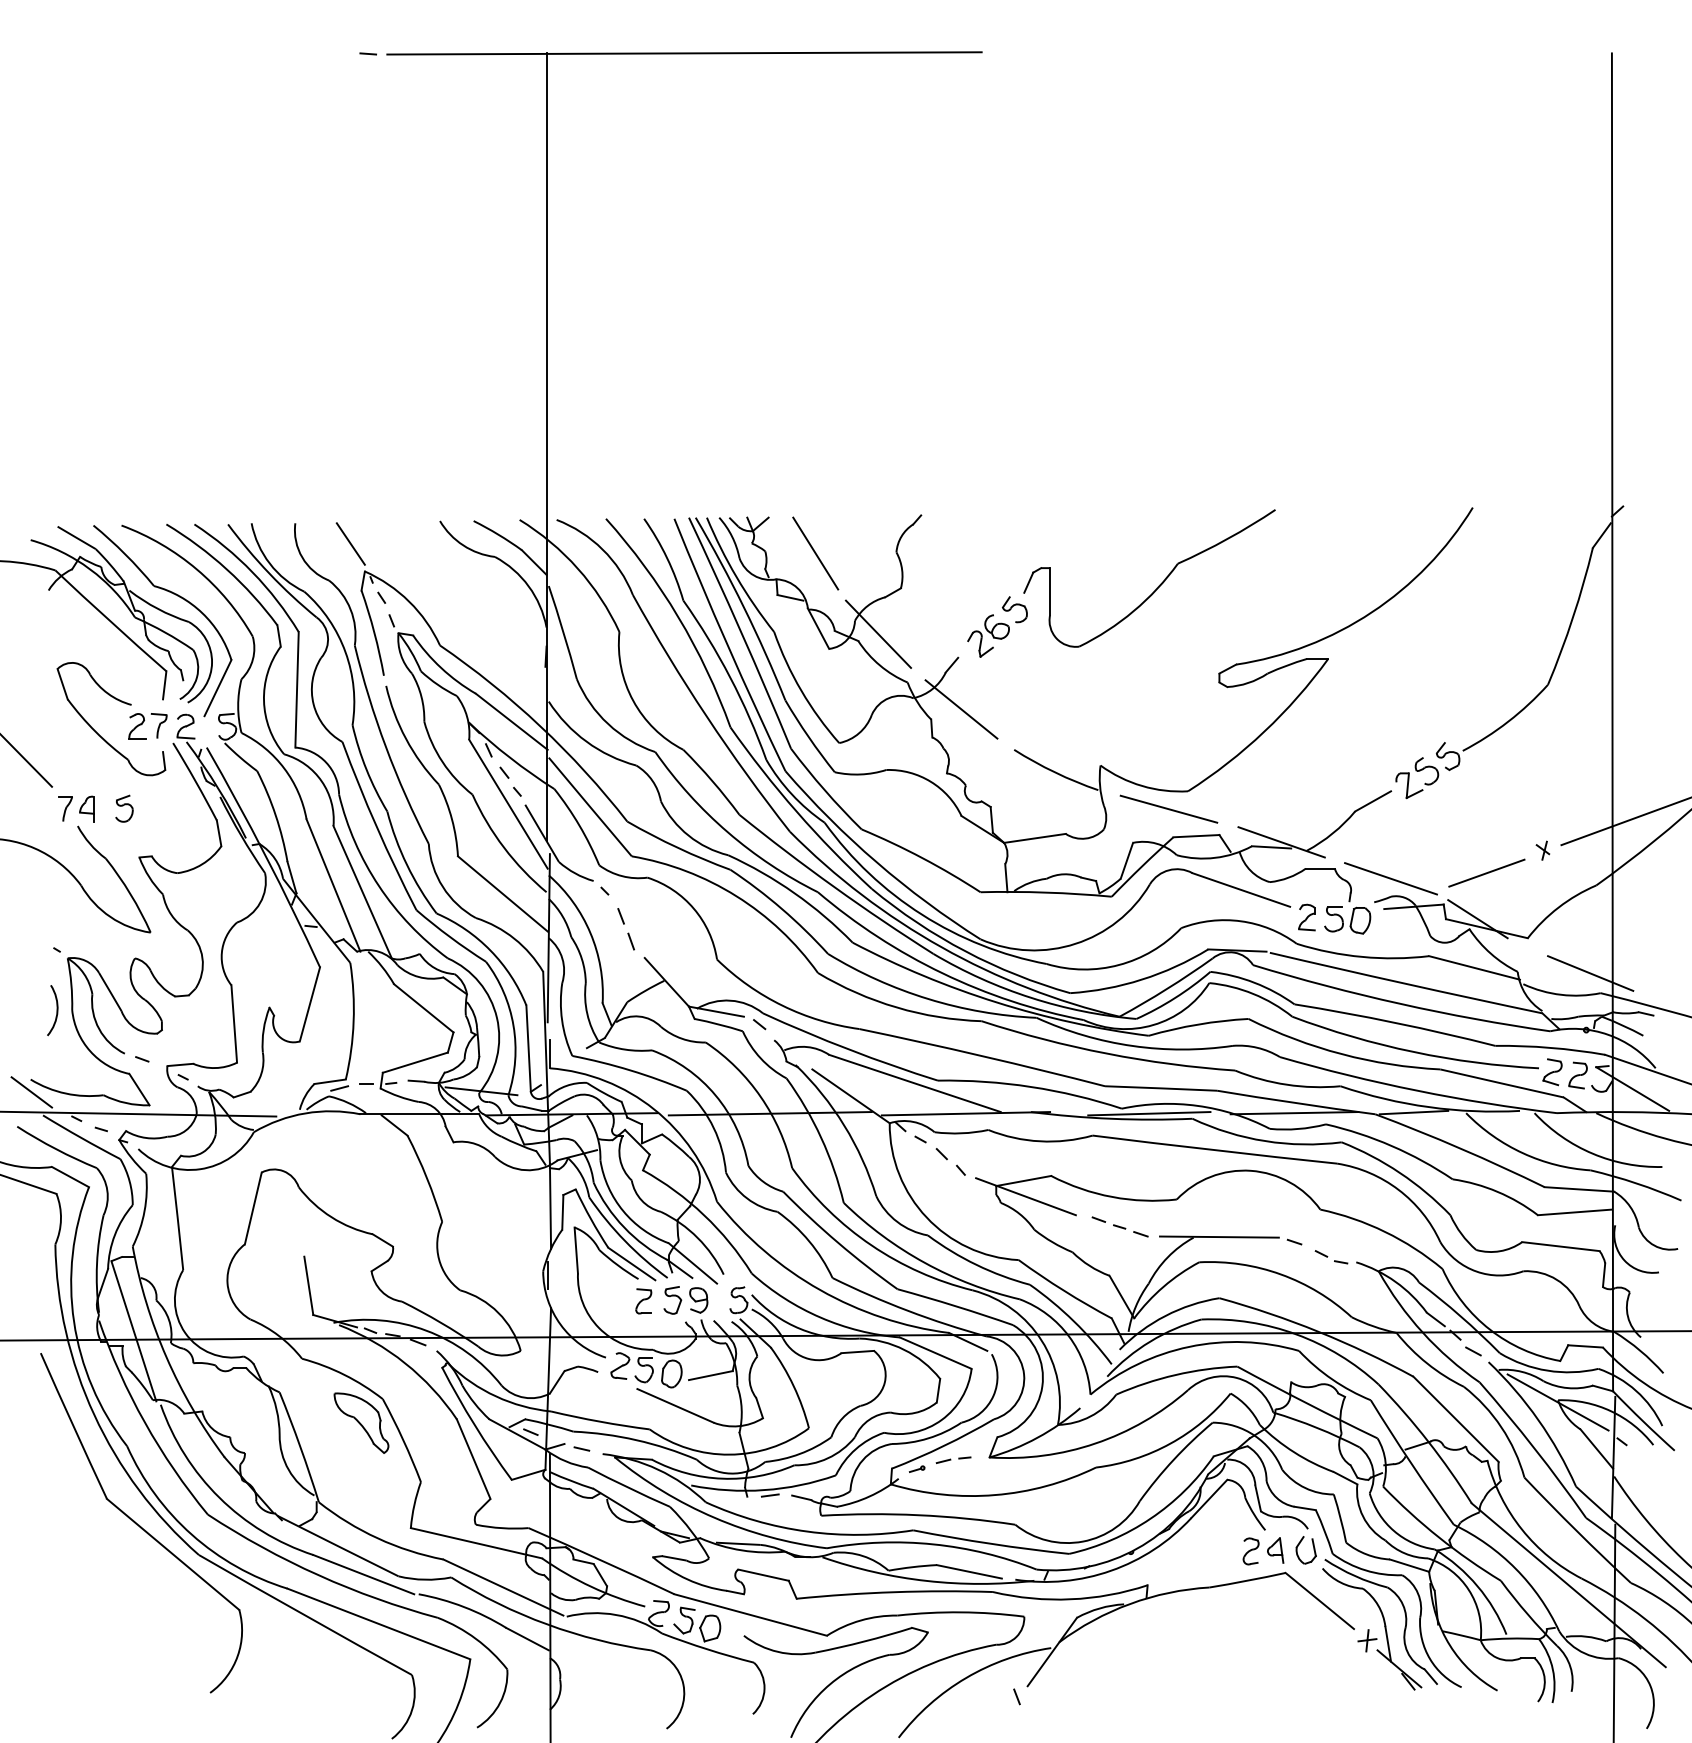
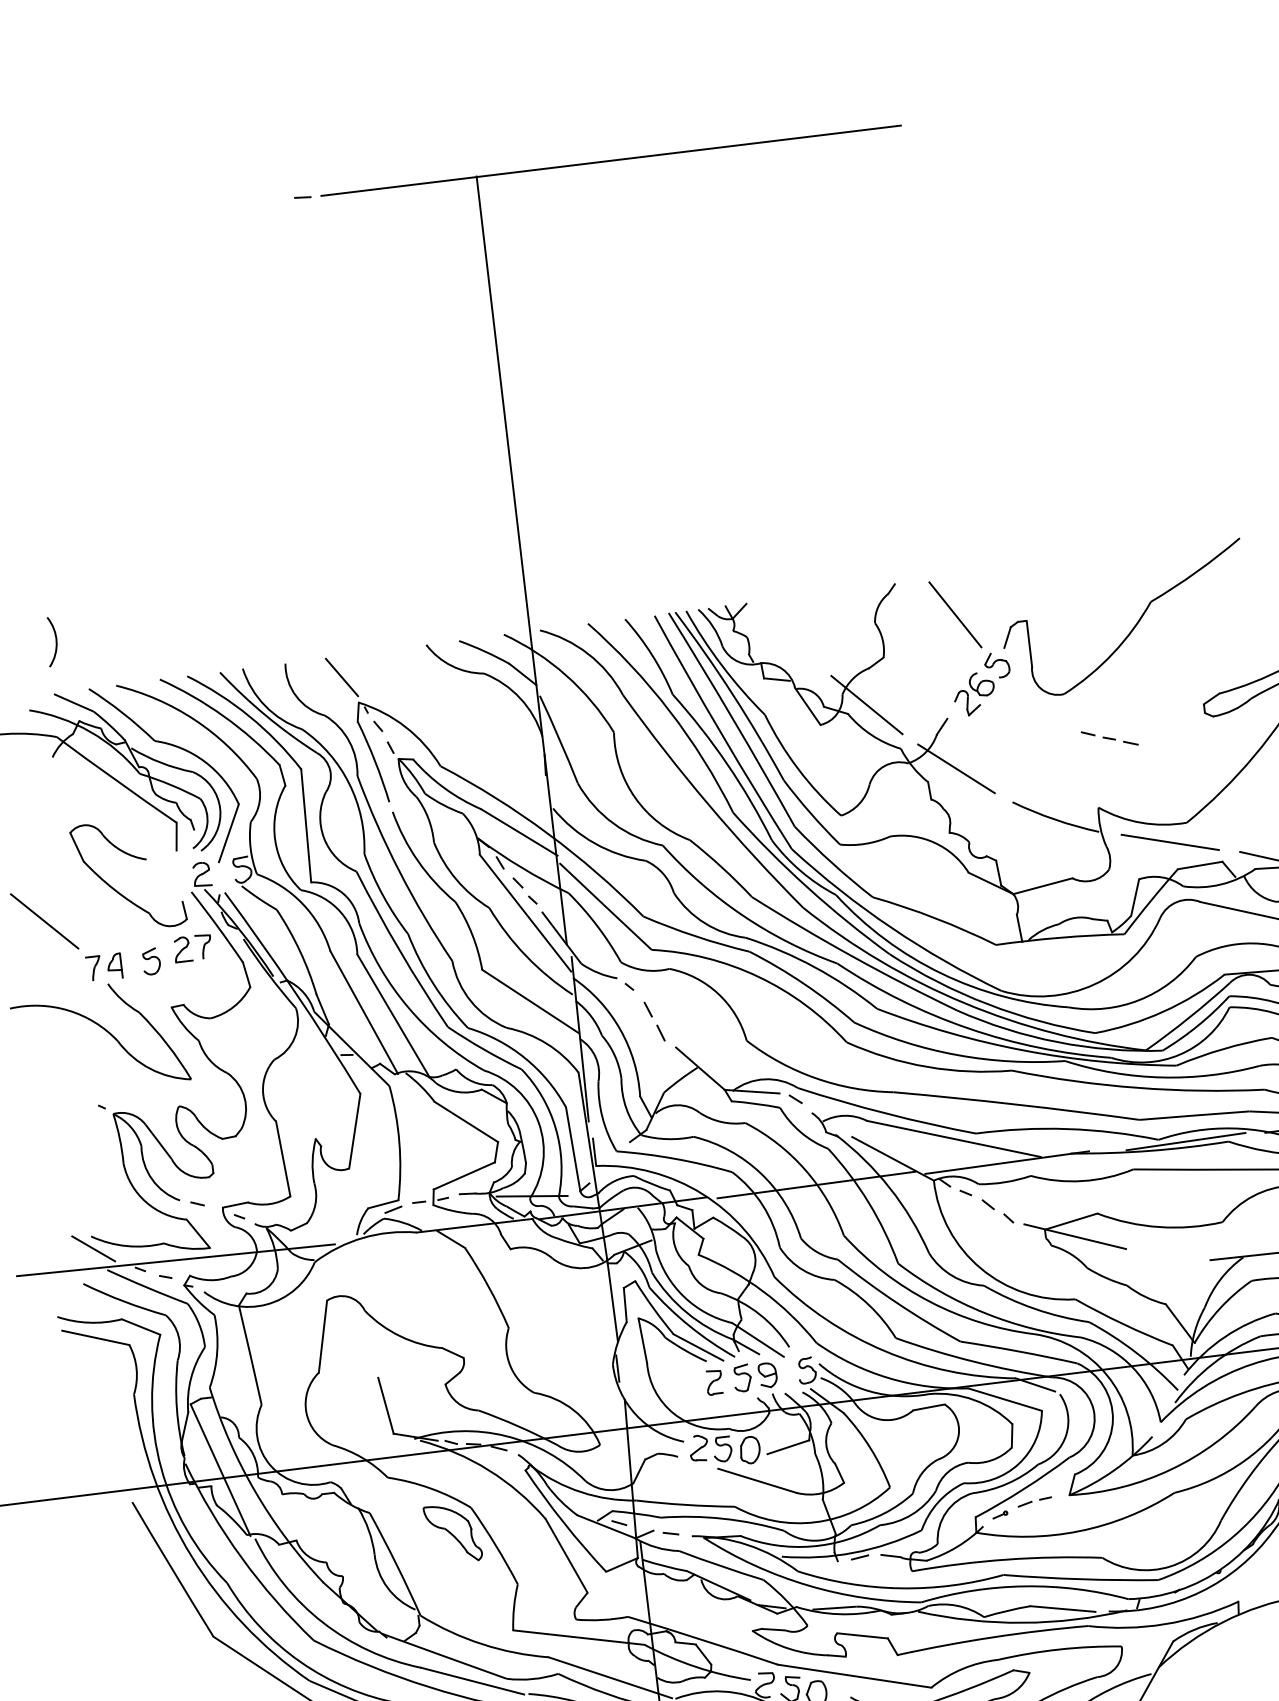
line: (815, 553) -> (955, 614), moved
part: (147, 726) -> (192, 948), moved
arc: (56, 1010) -> (55, 641), moved
part: (1119, 1226) -> (1109, 738), moved

